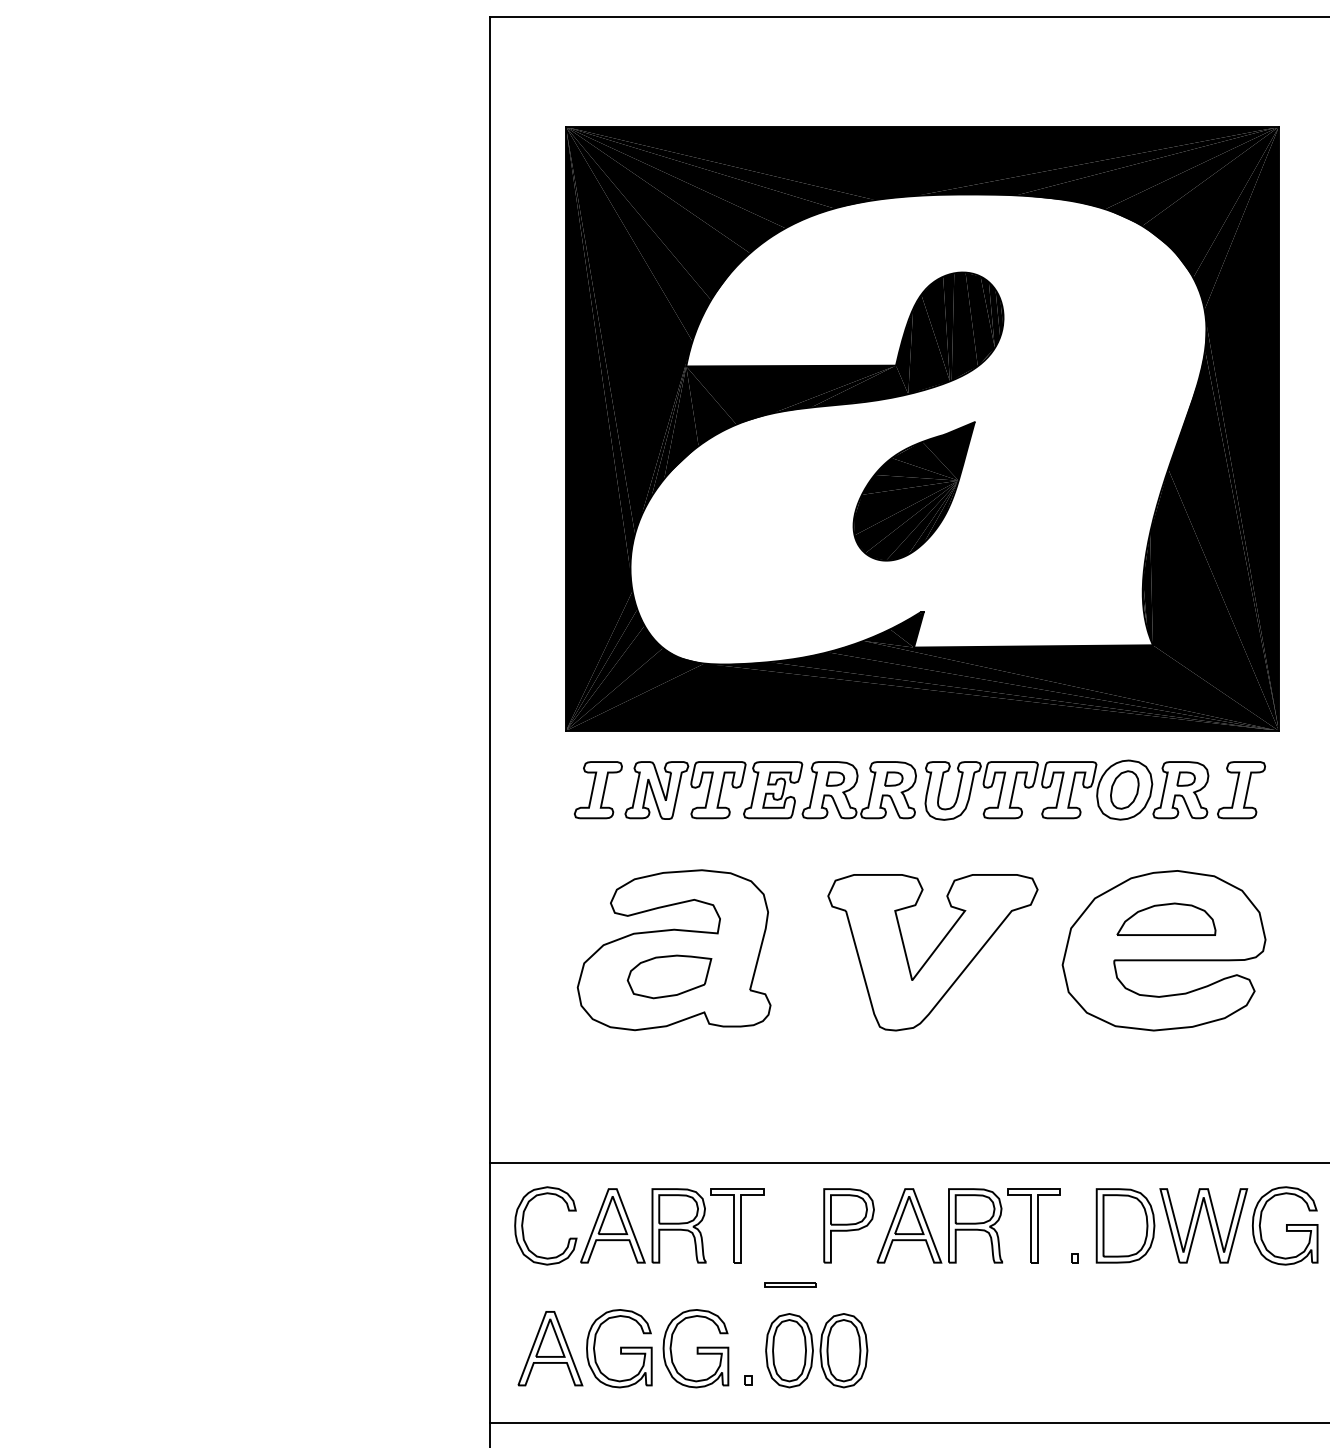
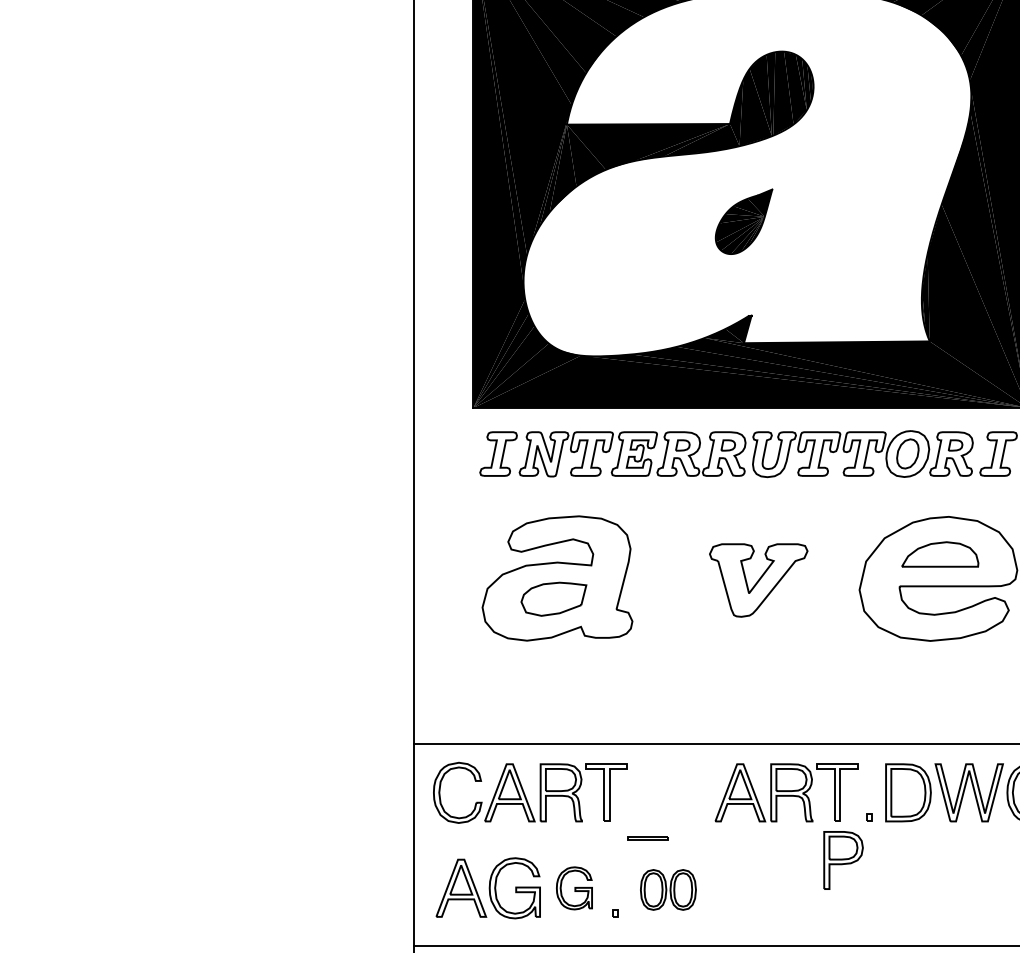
part: (913, 491) -> (743, 221), size x0.6
part: (932, 952) -> (758, 580), size x0.6
part: (848, 1225) -> (843, 860), moved
part: (695, 1348) -> (574, 888), size x0.7
part: (816, 1350) -> (668, 889), size x0.7

